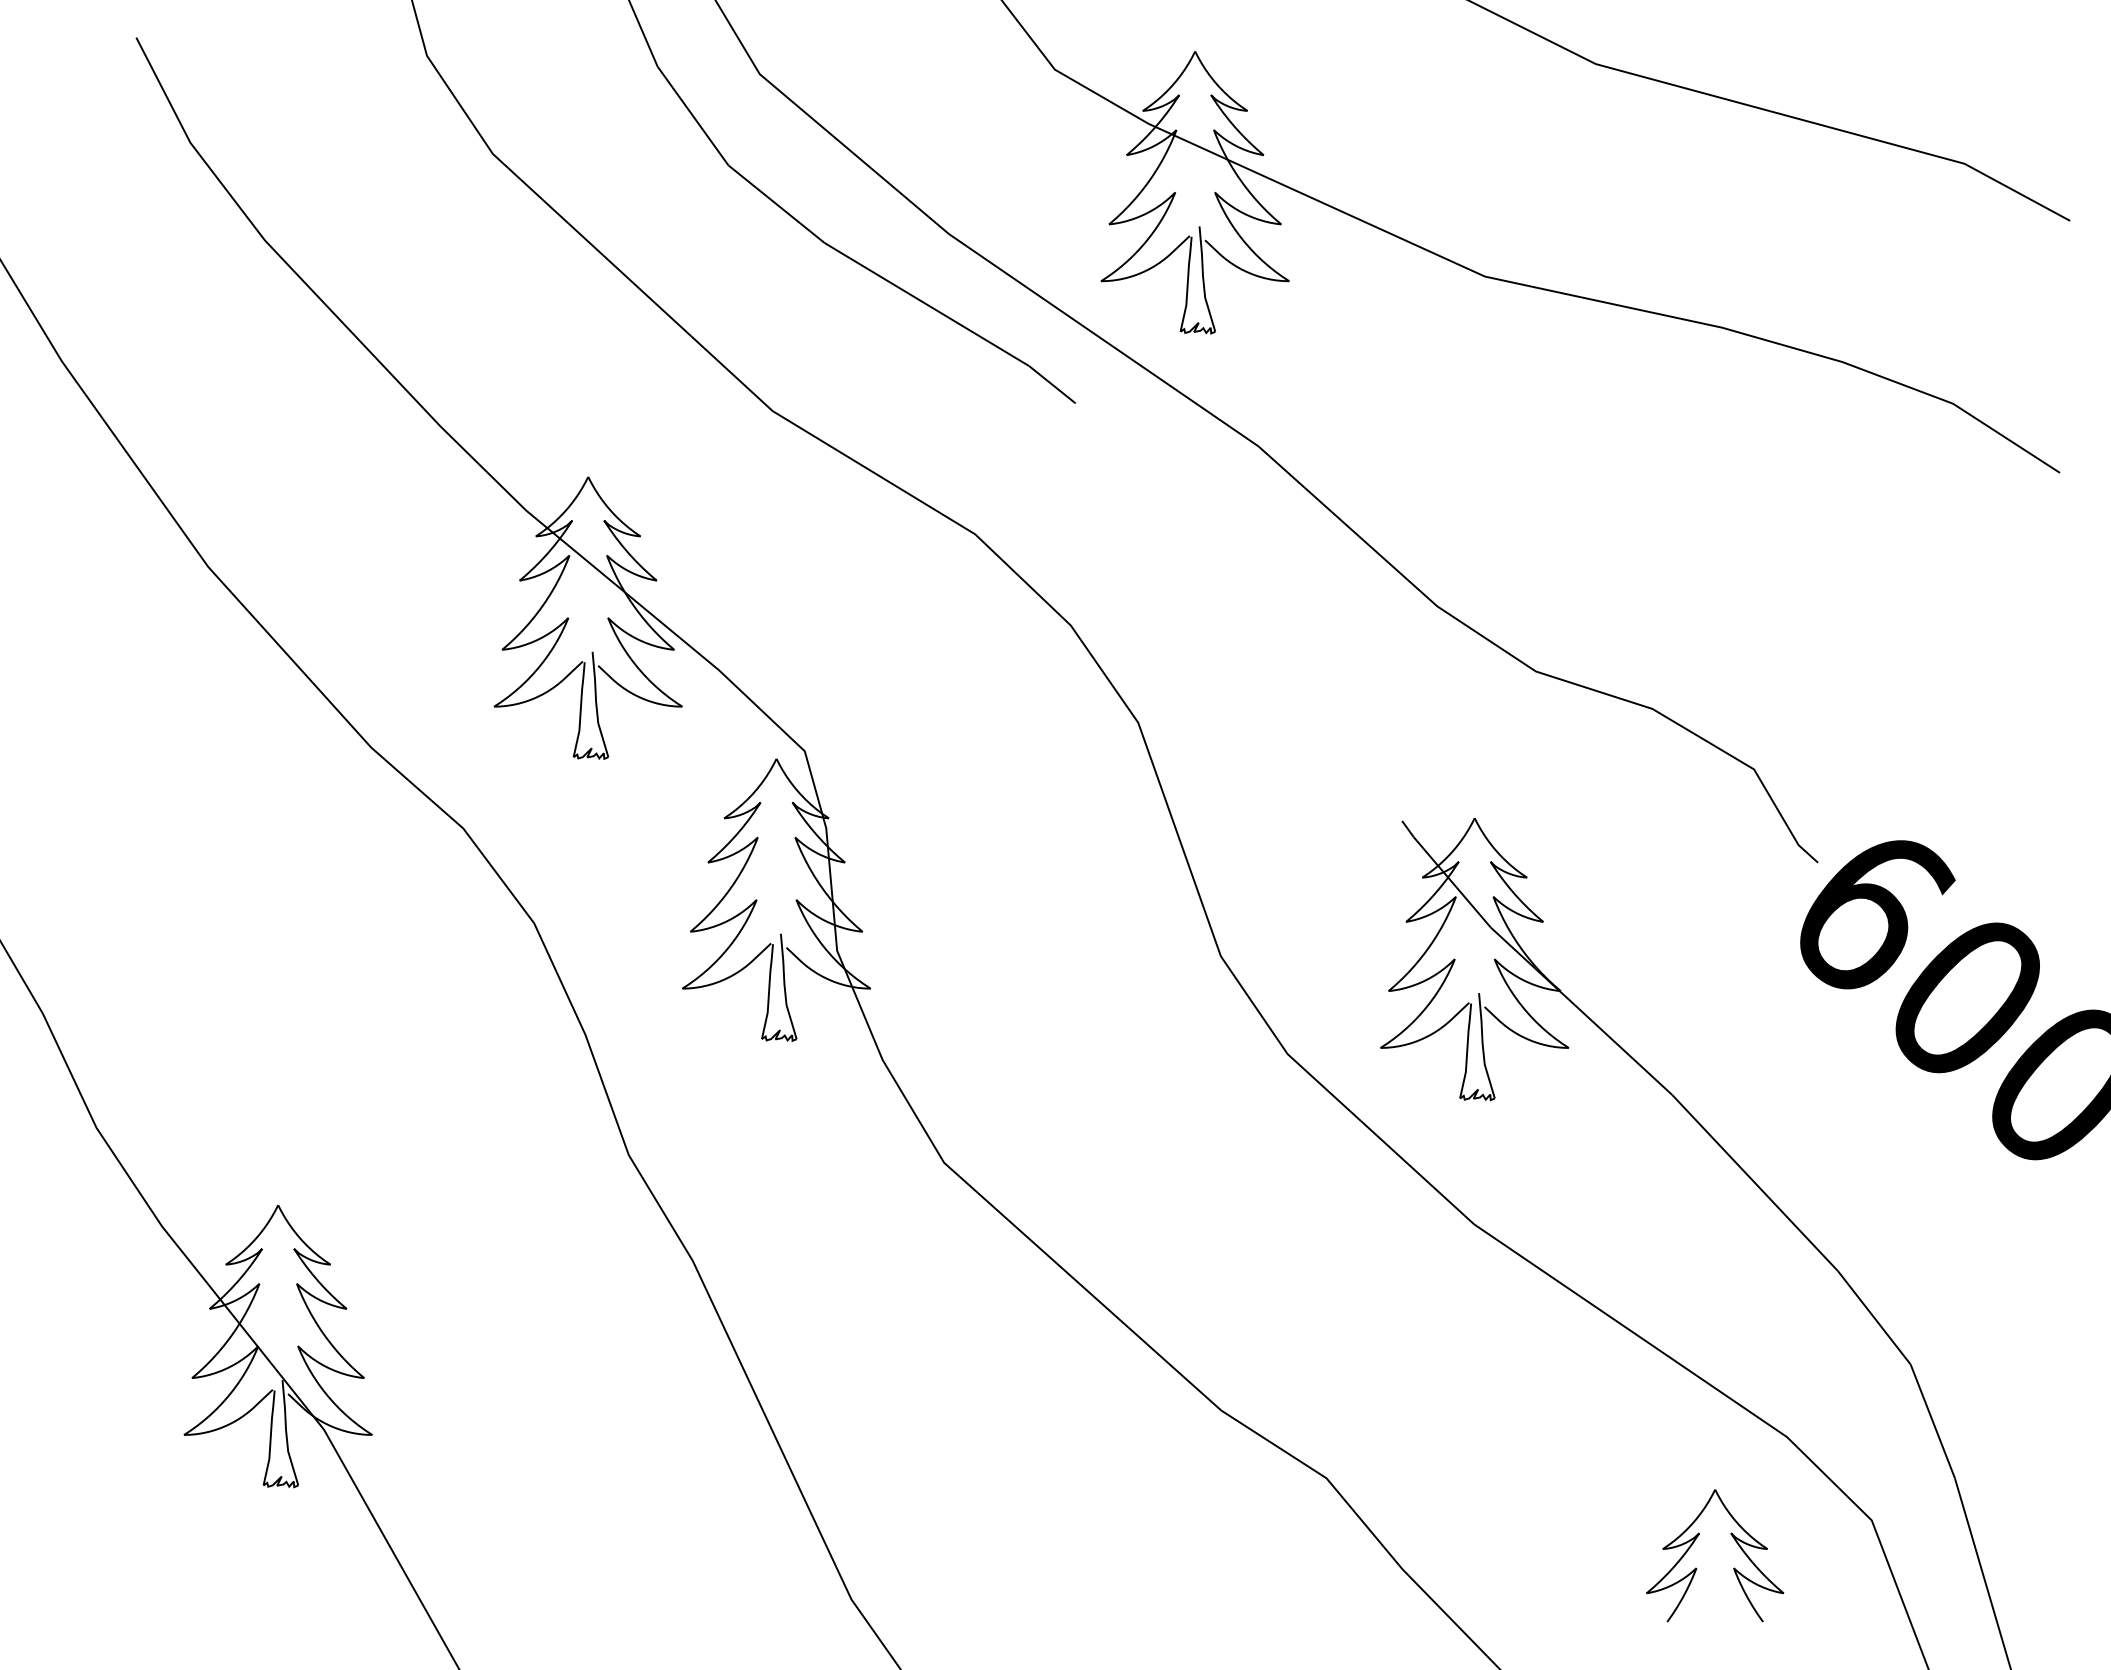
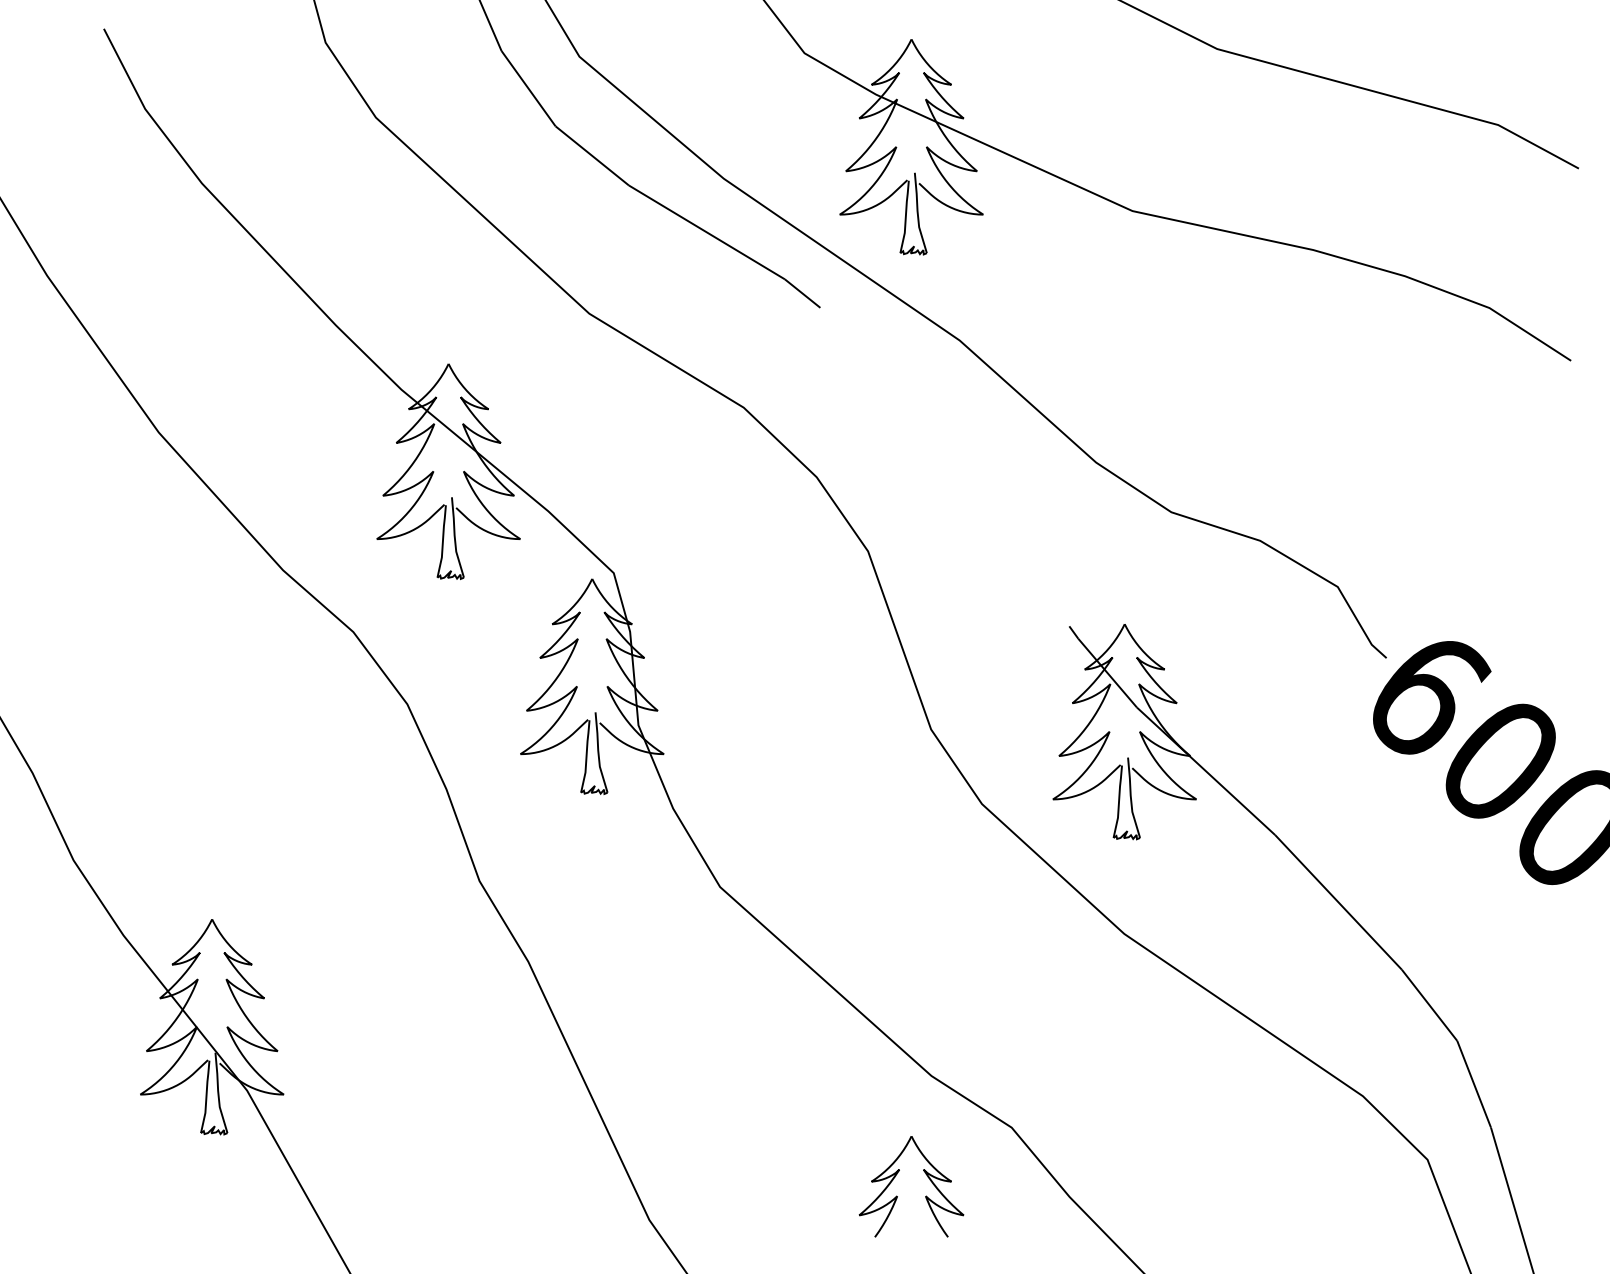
part: (1697, 1568) -> (898, 1196), moved

